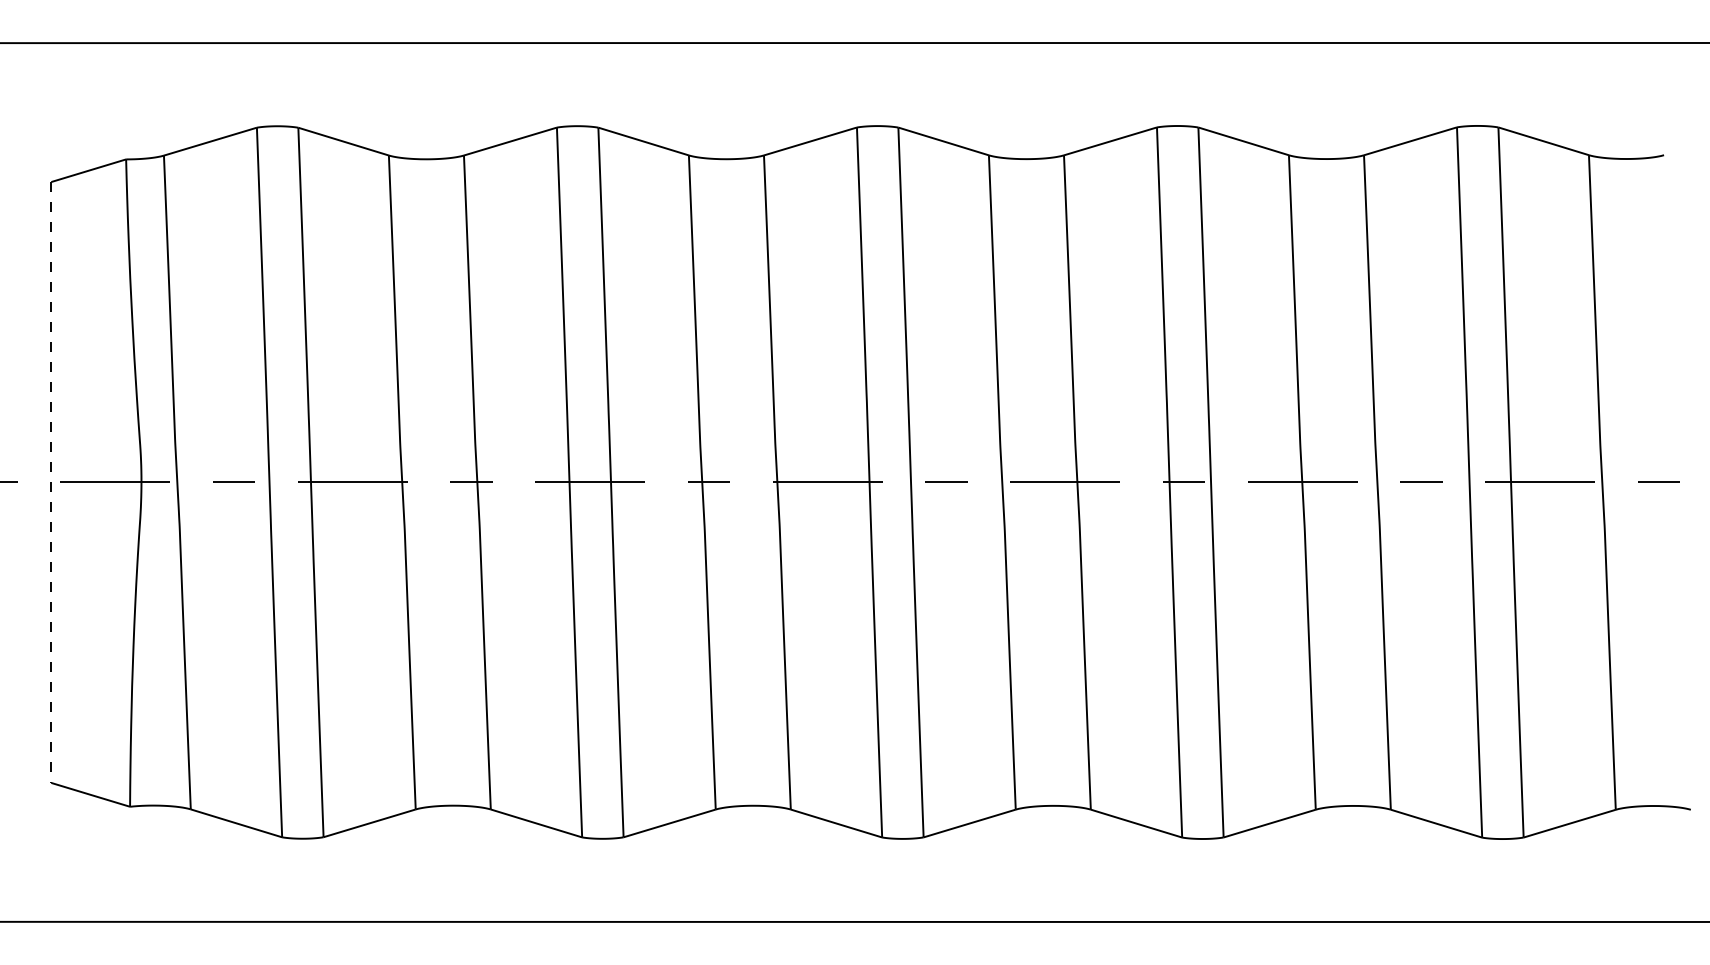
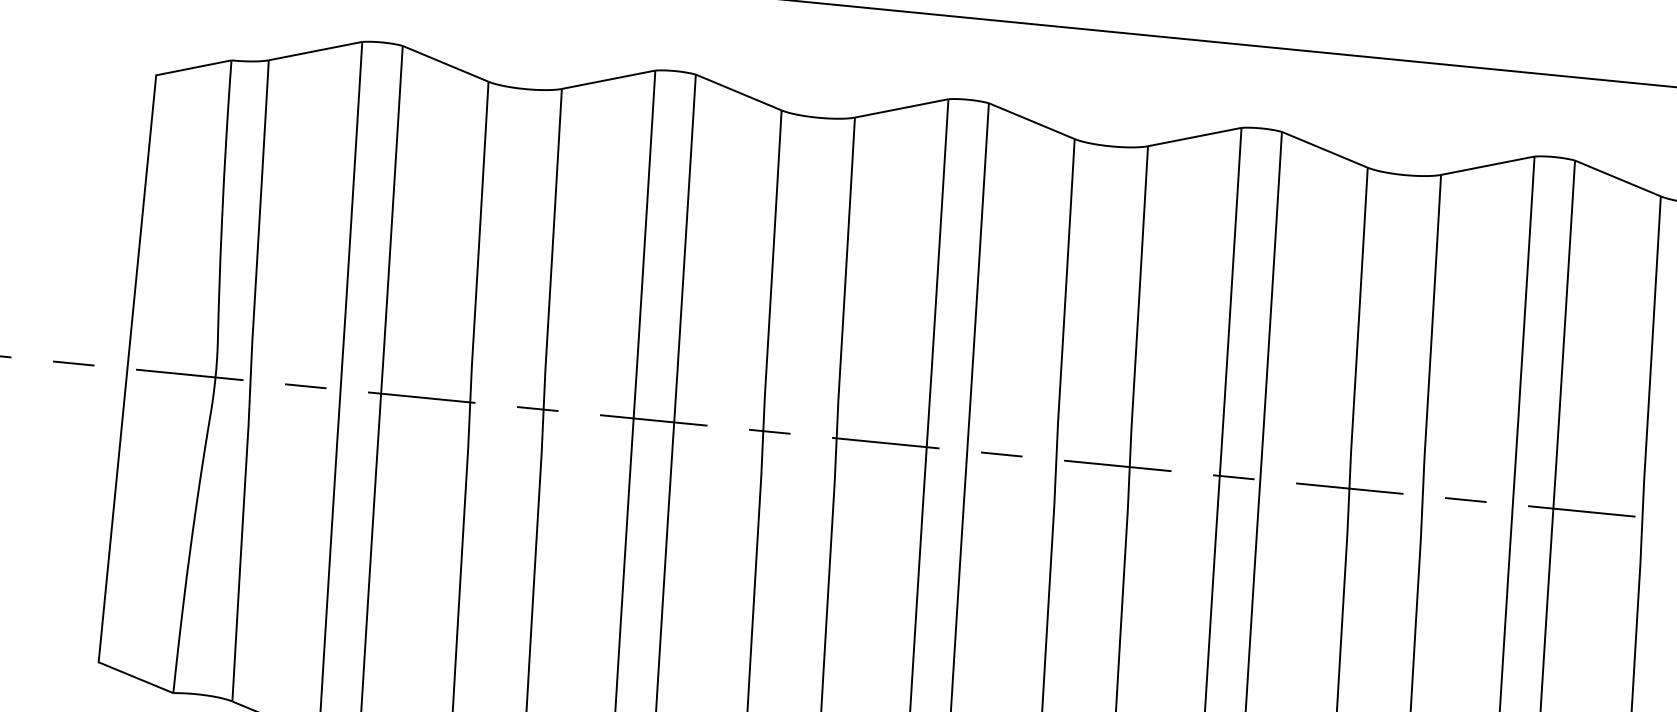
line: (51, 482) -> (127, 368), dashed -> solid

